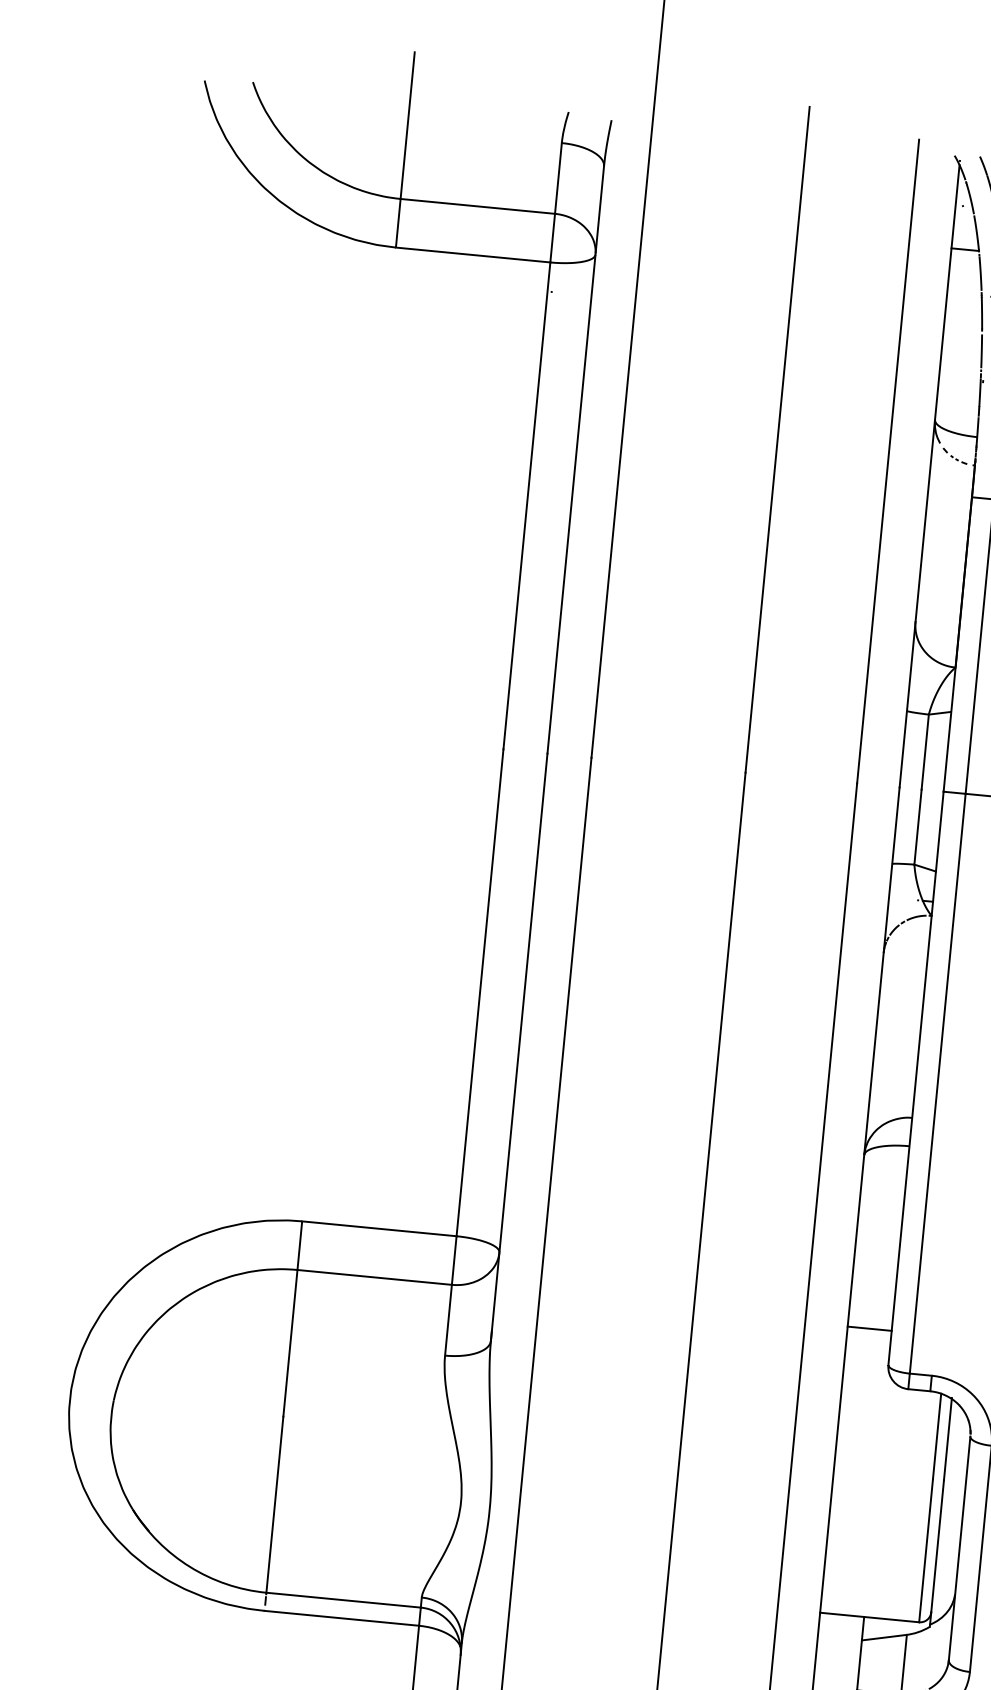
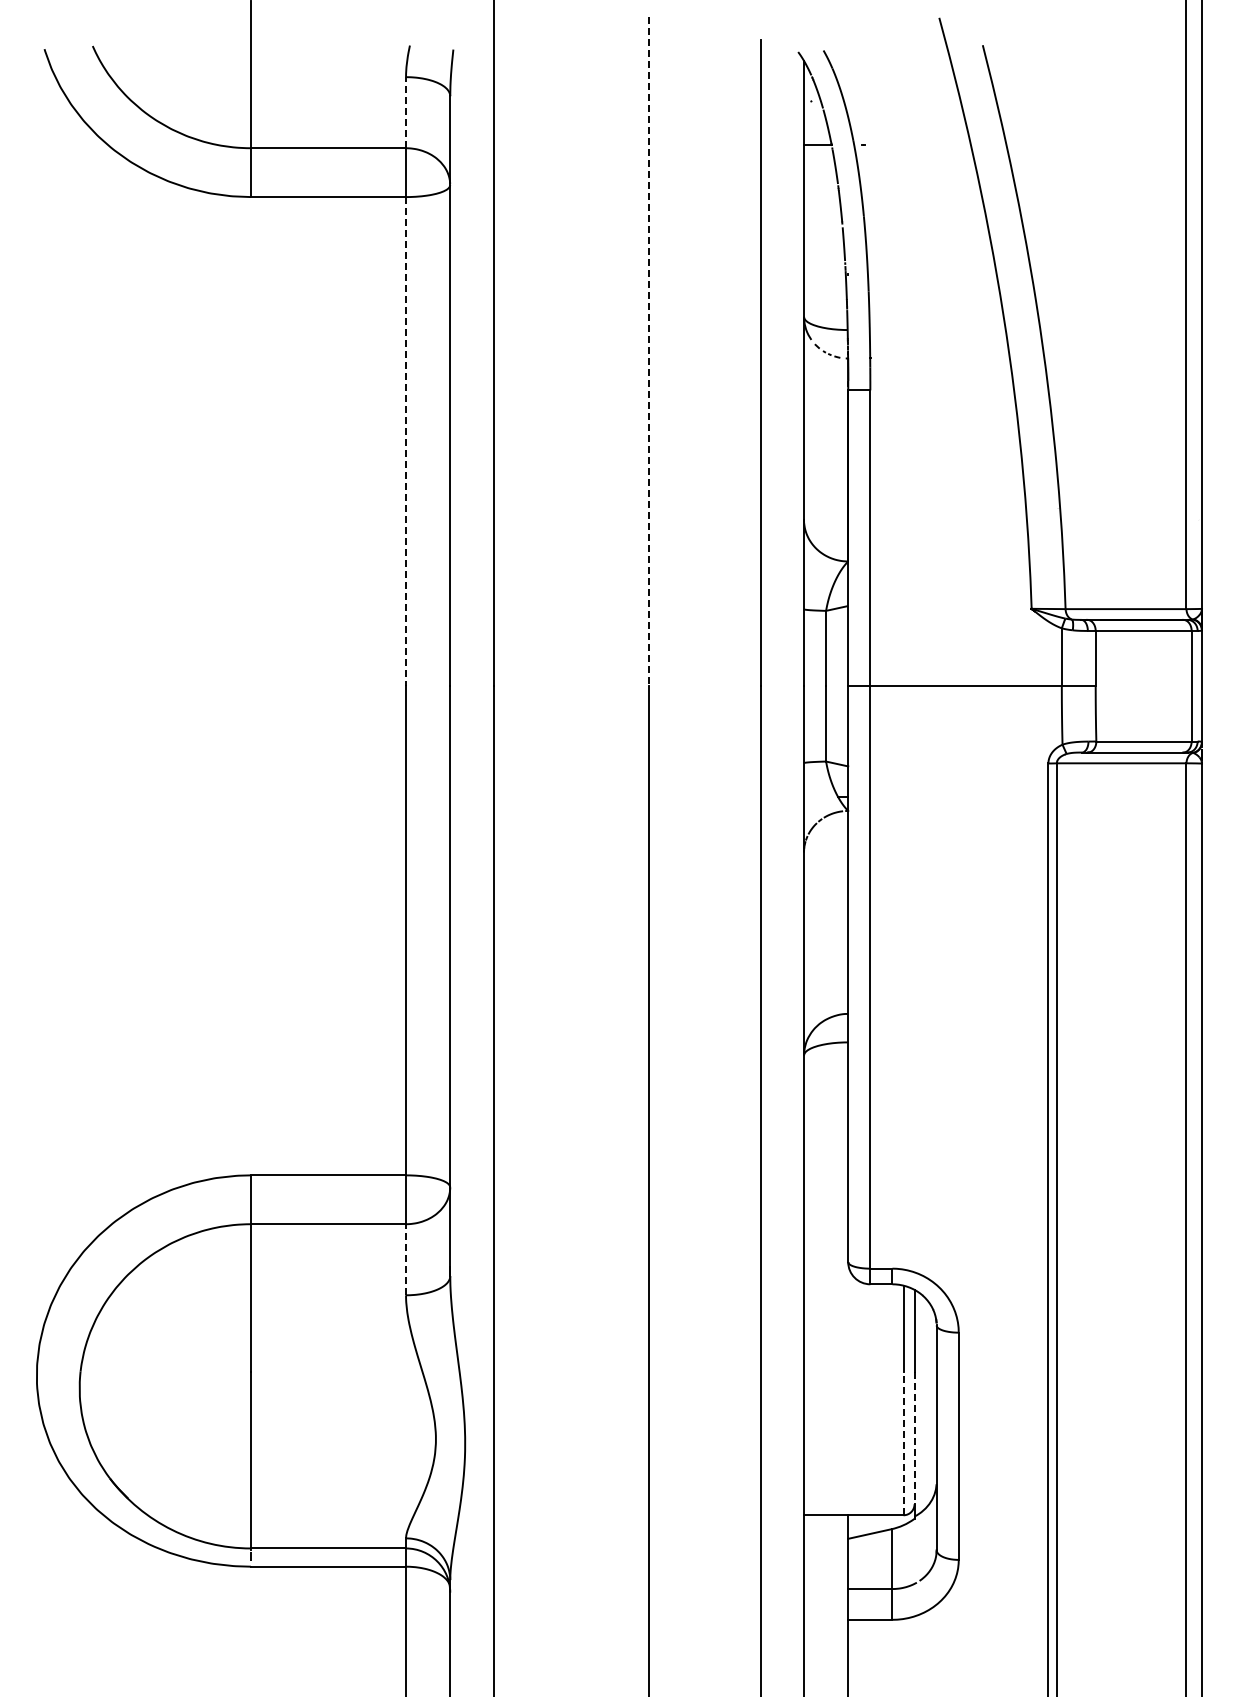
line: (558, 178) -> (406, 112), solid -> dashed
line: (777, 440) -> (649, 352), solid -> dashed
line: (527, 505) -> (406, 441), solid -> dashed
line: (448, 1320) -> (406, 1259), solid -> dashed
line: (870, 1328) -> (826, 1227), removed
line: (937, 1546) -> (914, 1438), solid -> dashed
line: (926, 1550) -> (903, 1443), solid -> dashed

